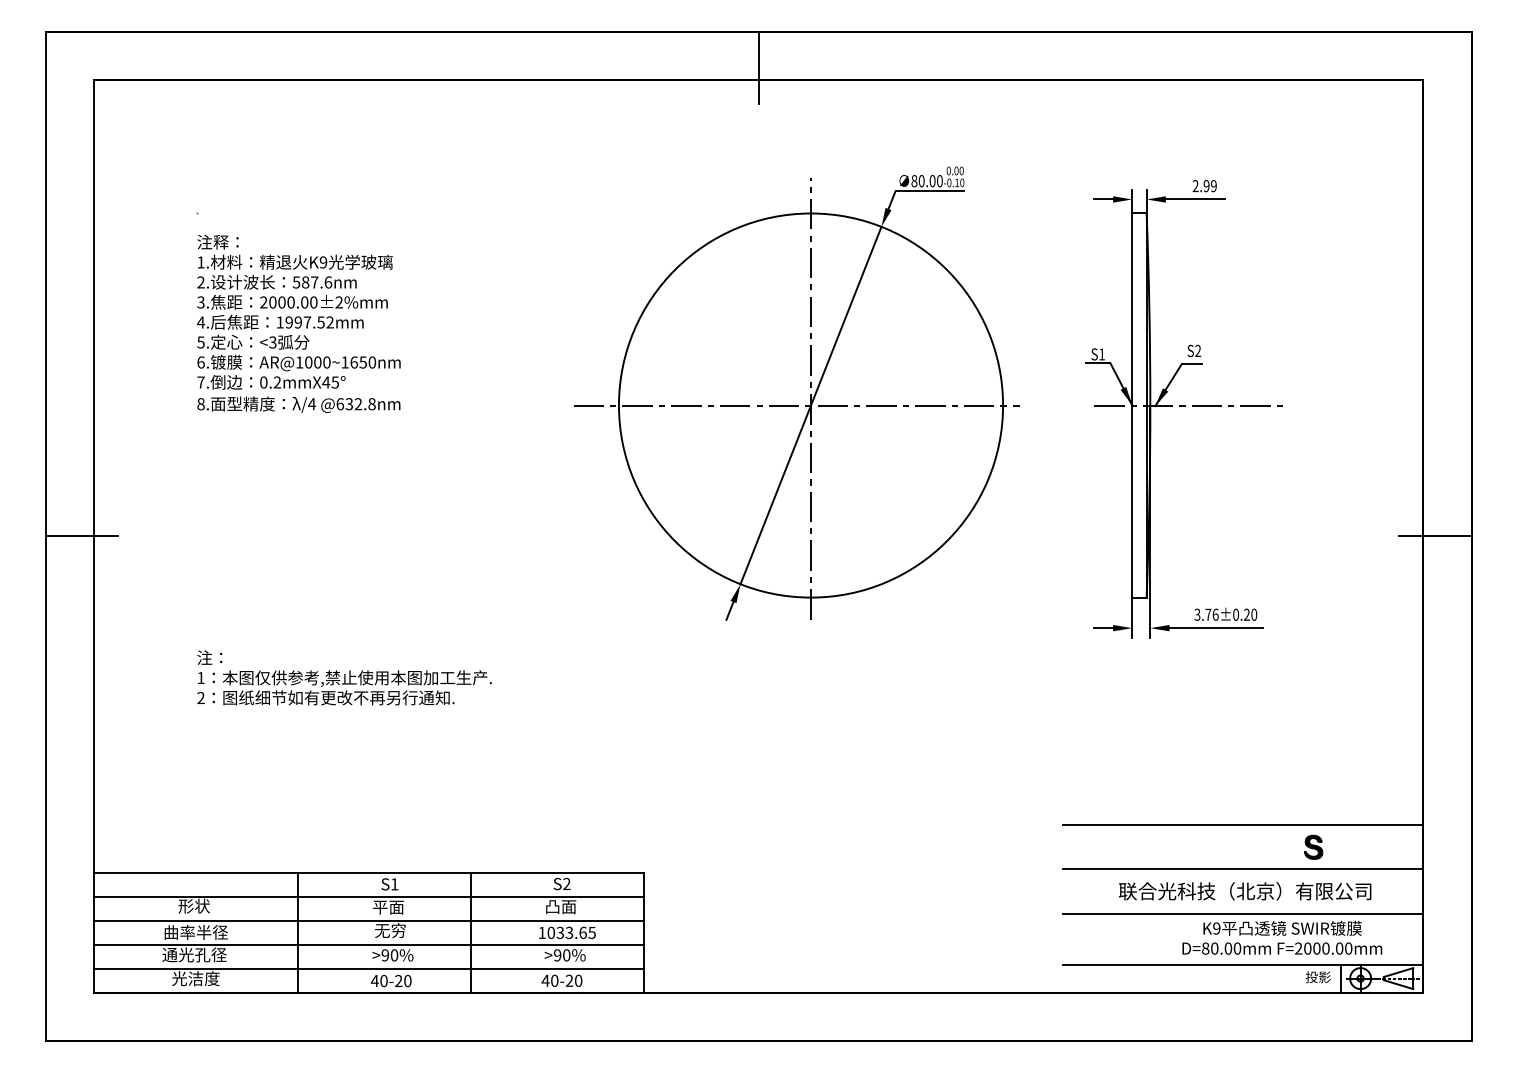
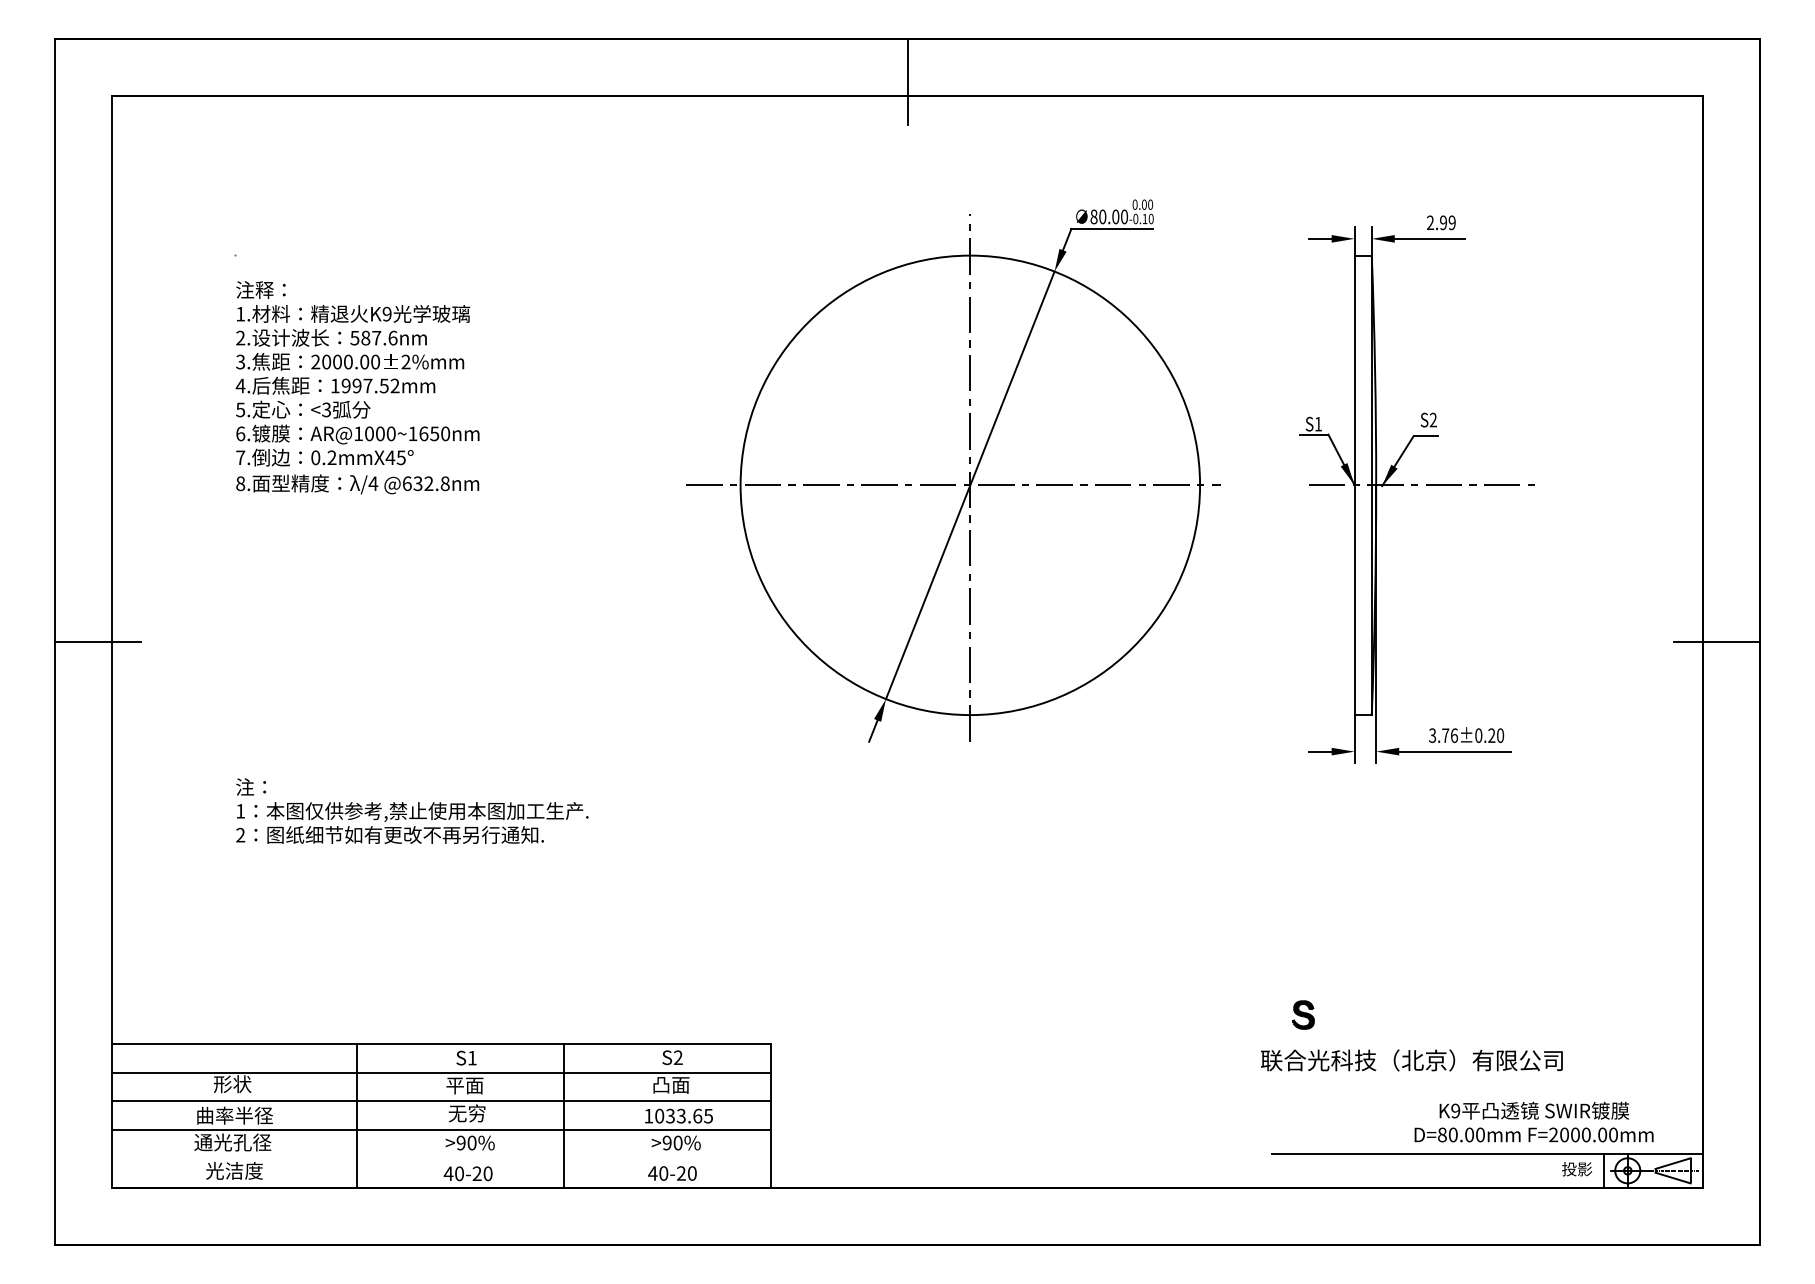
line: (1243, 824) -> (1487, 986), removed
part: (1313, 846) -> (1303, 1014), moved
line: (1243, 869) -> (1487, 1040), removed
text: (1245, 891) -> (1412, 1060), moved
line: (1243, 914) -> (1487, 1094), removed
line: (368, 968) -> (440, 1158), removed

